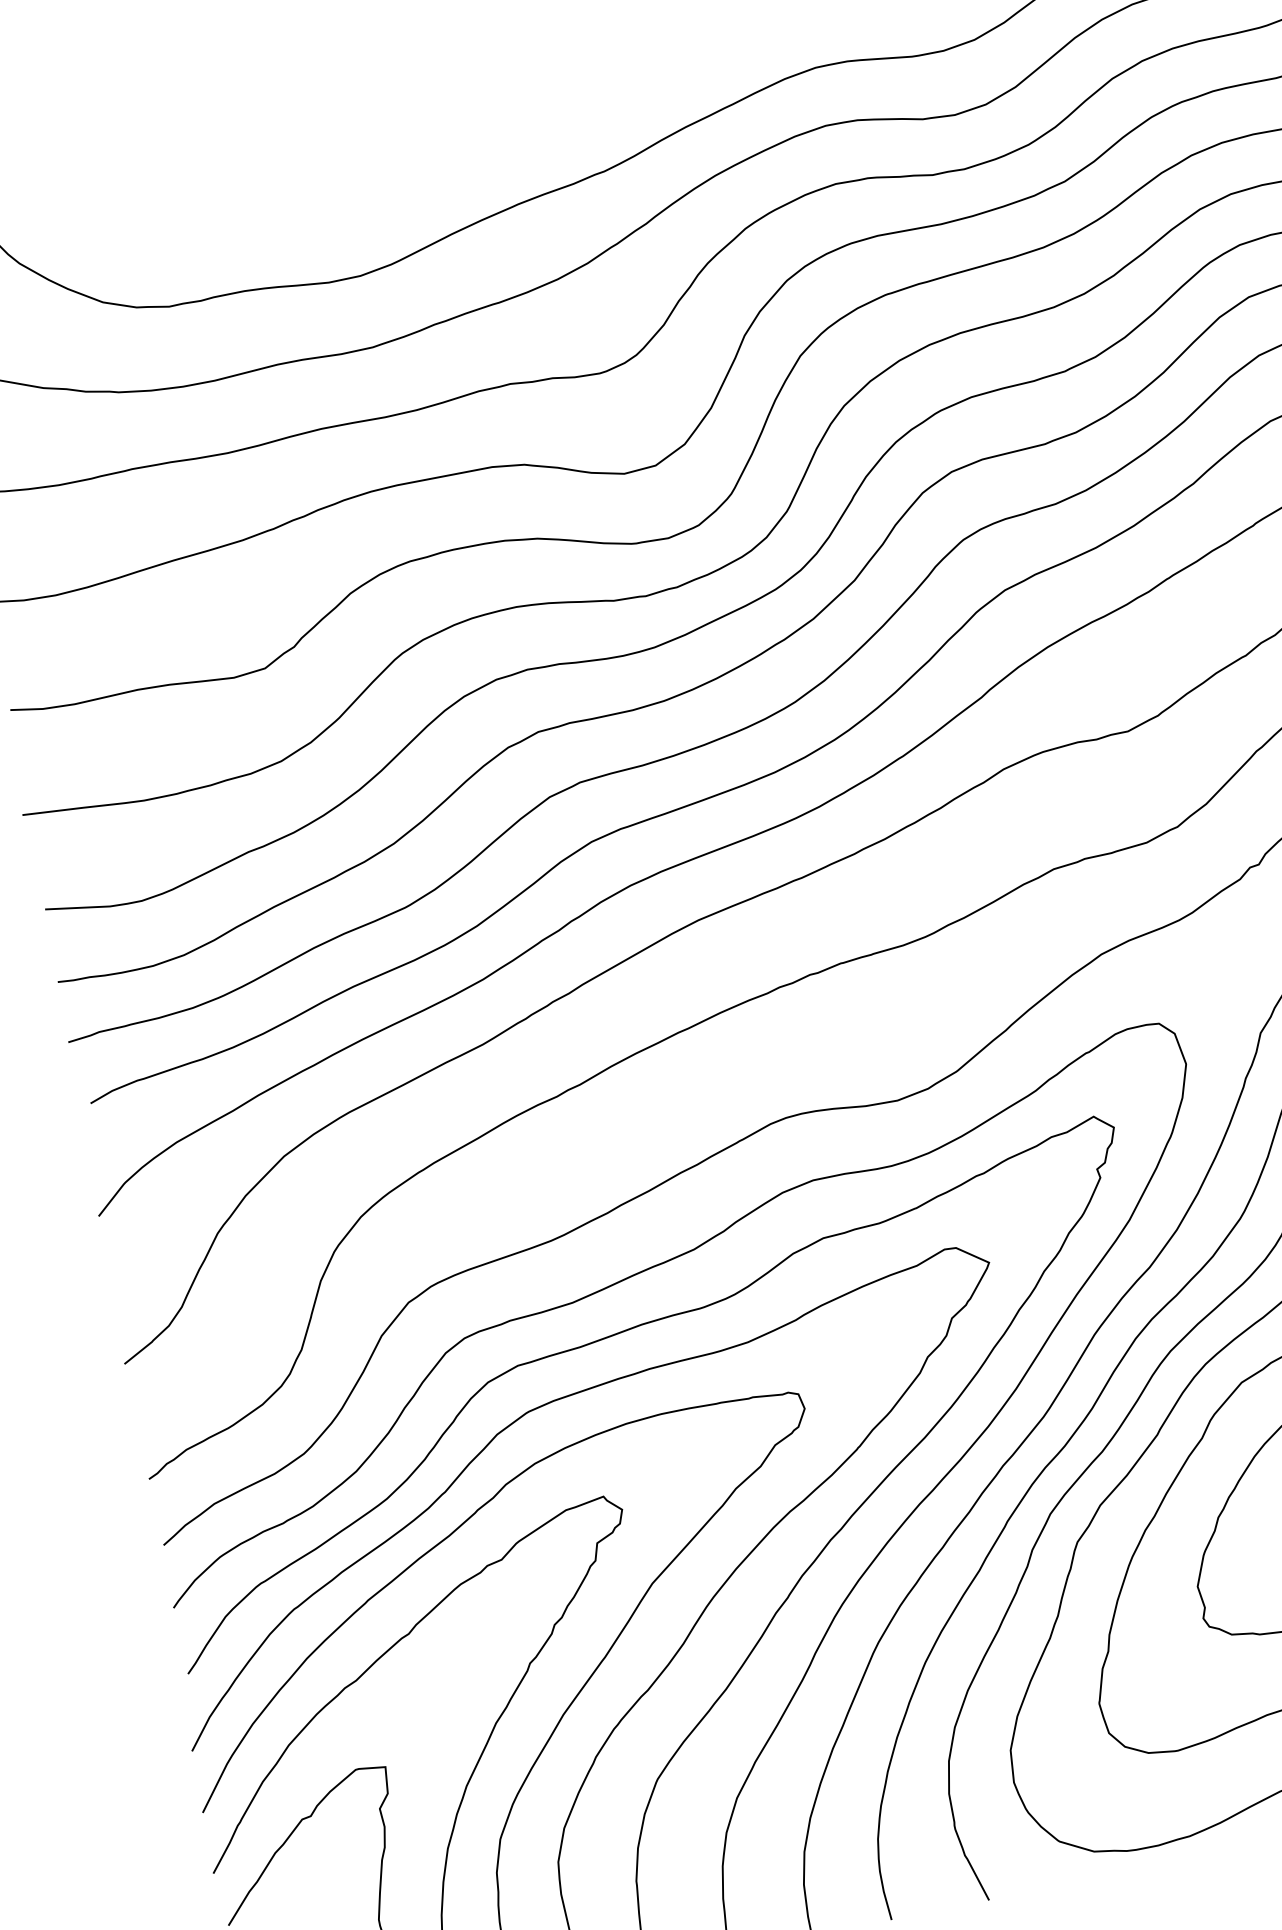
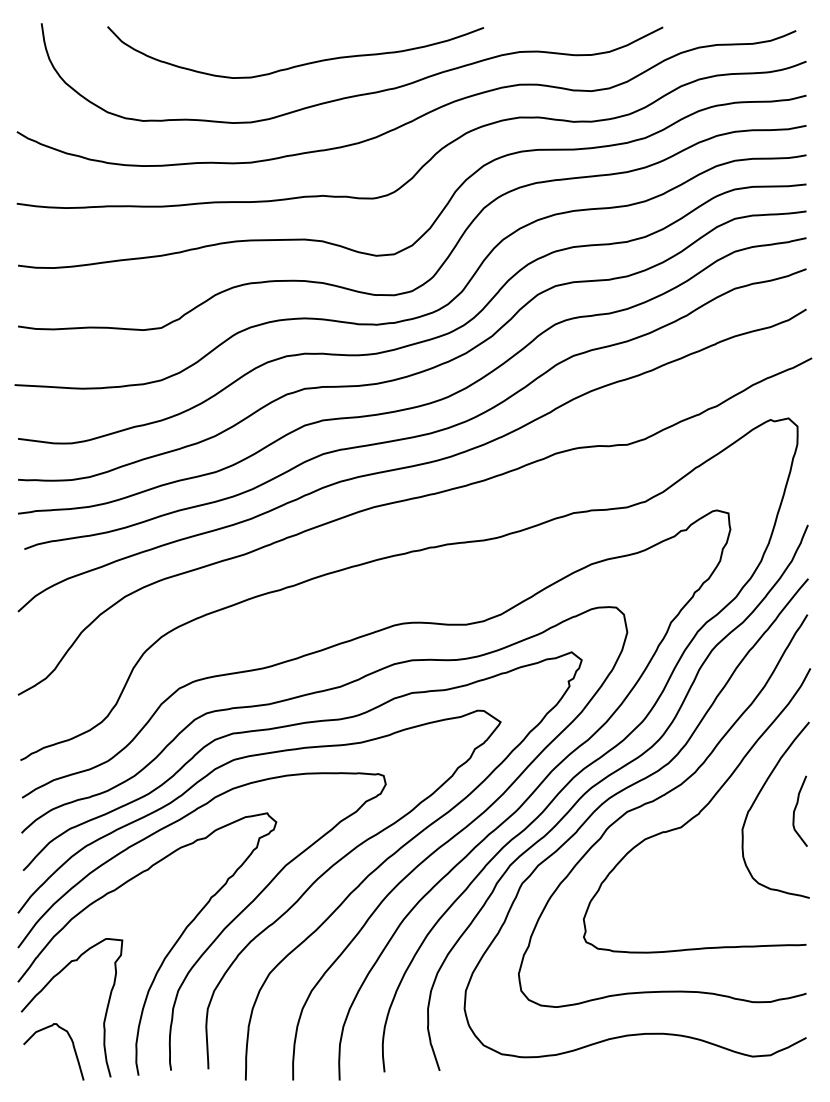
curve: (428, 158) -> (299, 64), added

